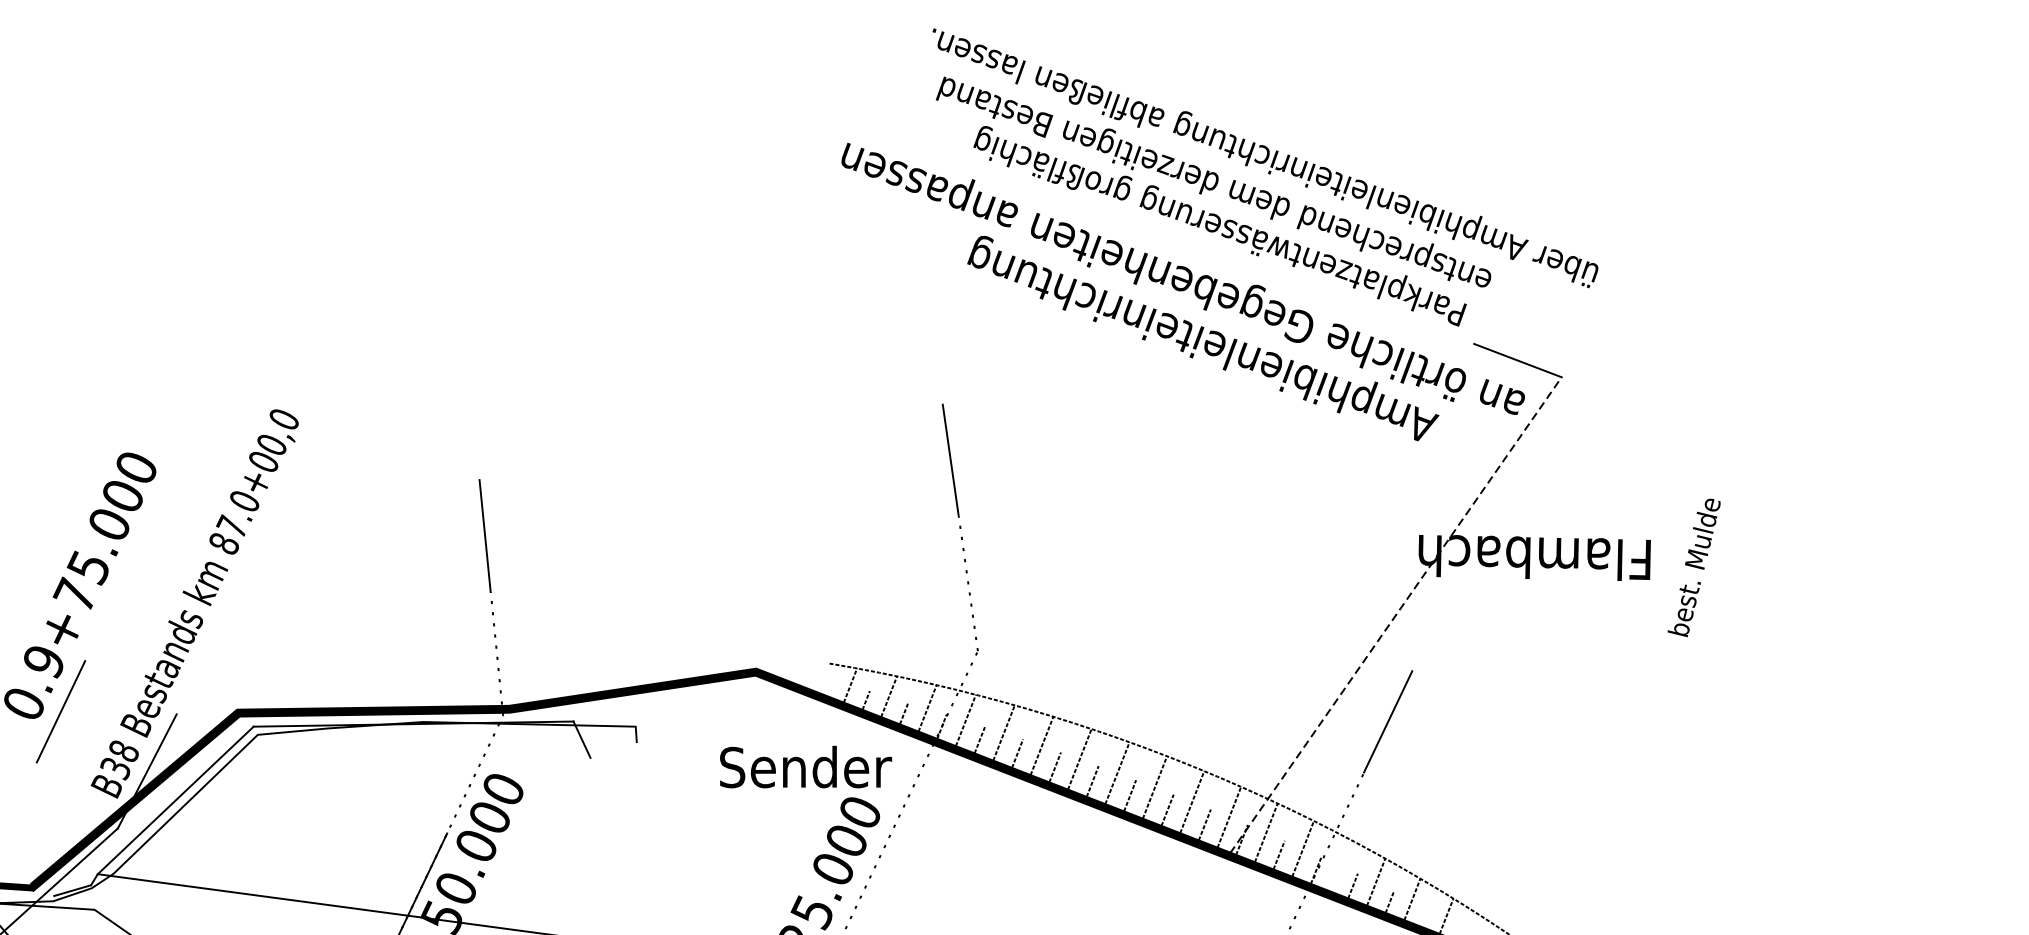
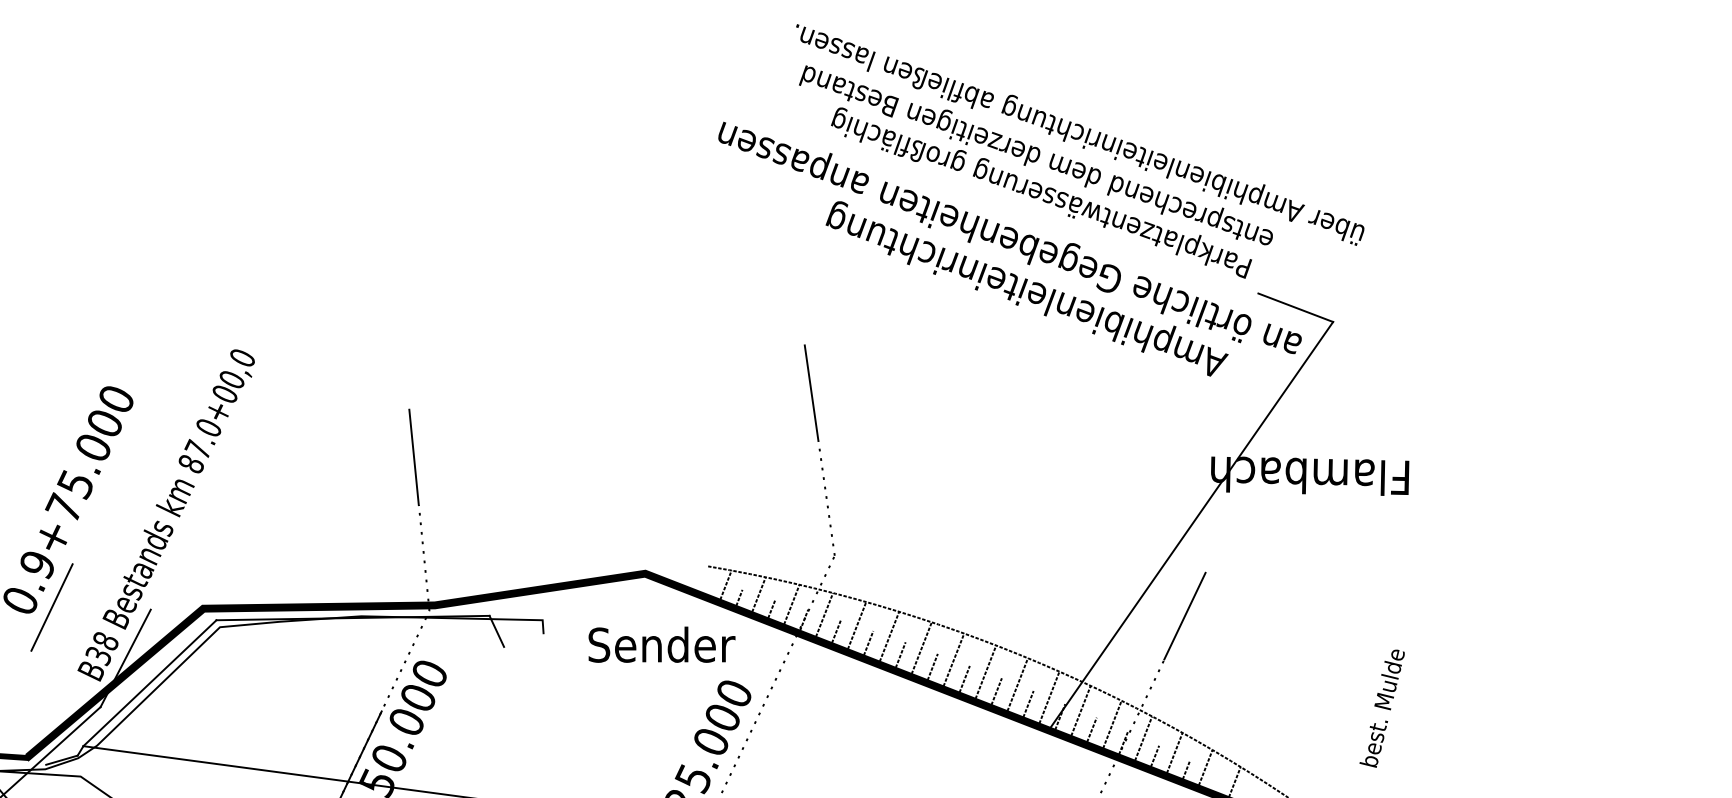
text: (1693, 567) -> (1381, 708), moved
line: (1395, 615) -> (1191, 525), dashed -> solid
text: (805, 766) -> (661, 644), moved
line: (1339, 865) -> (1143, 738), added

